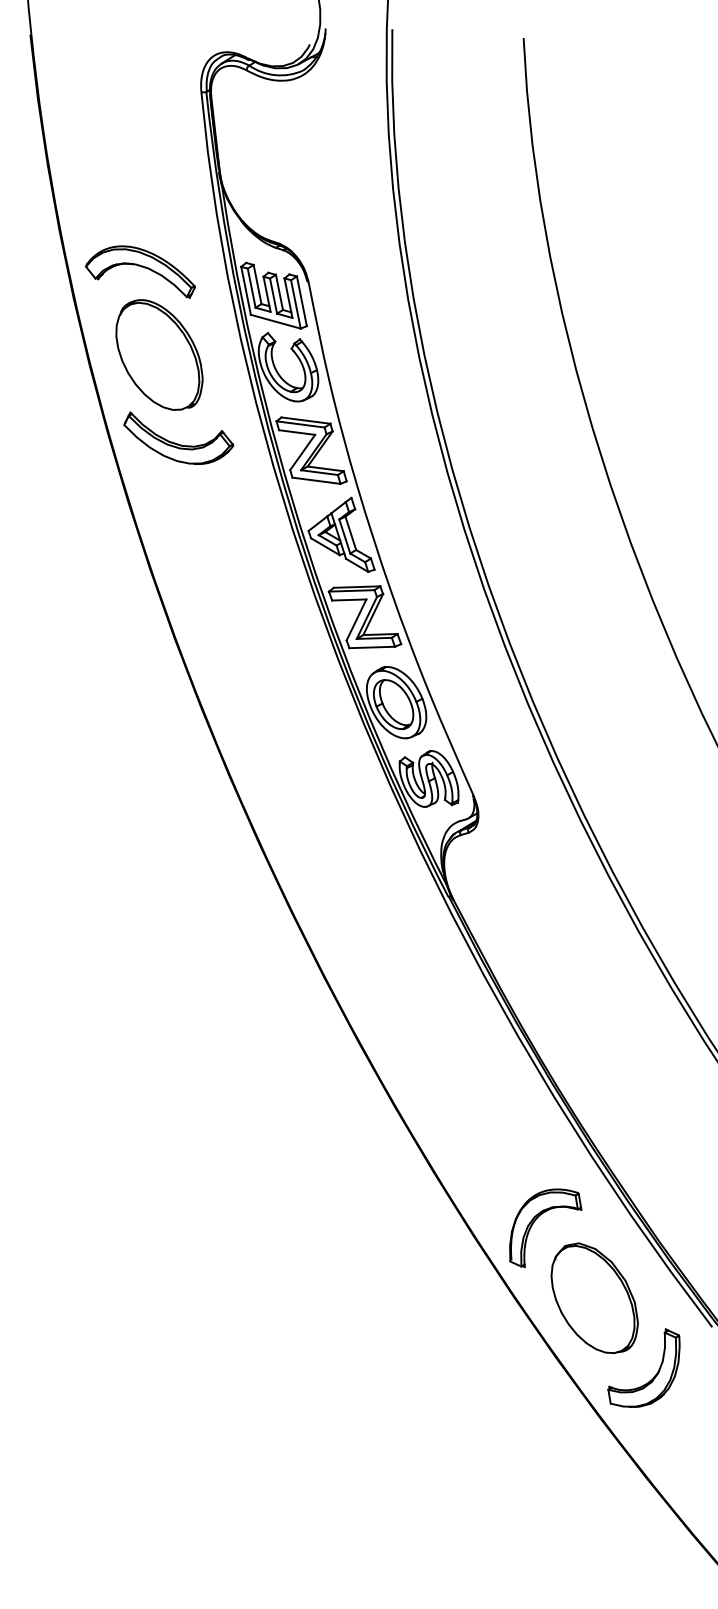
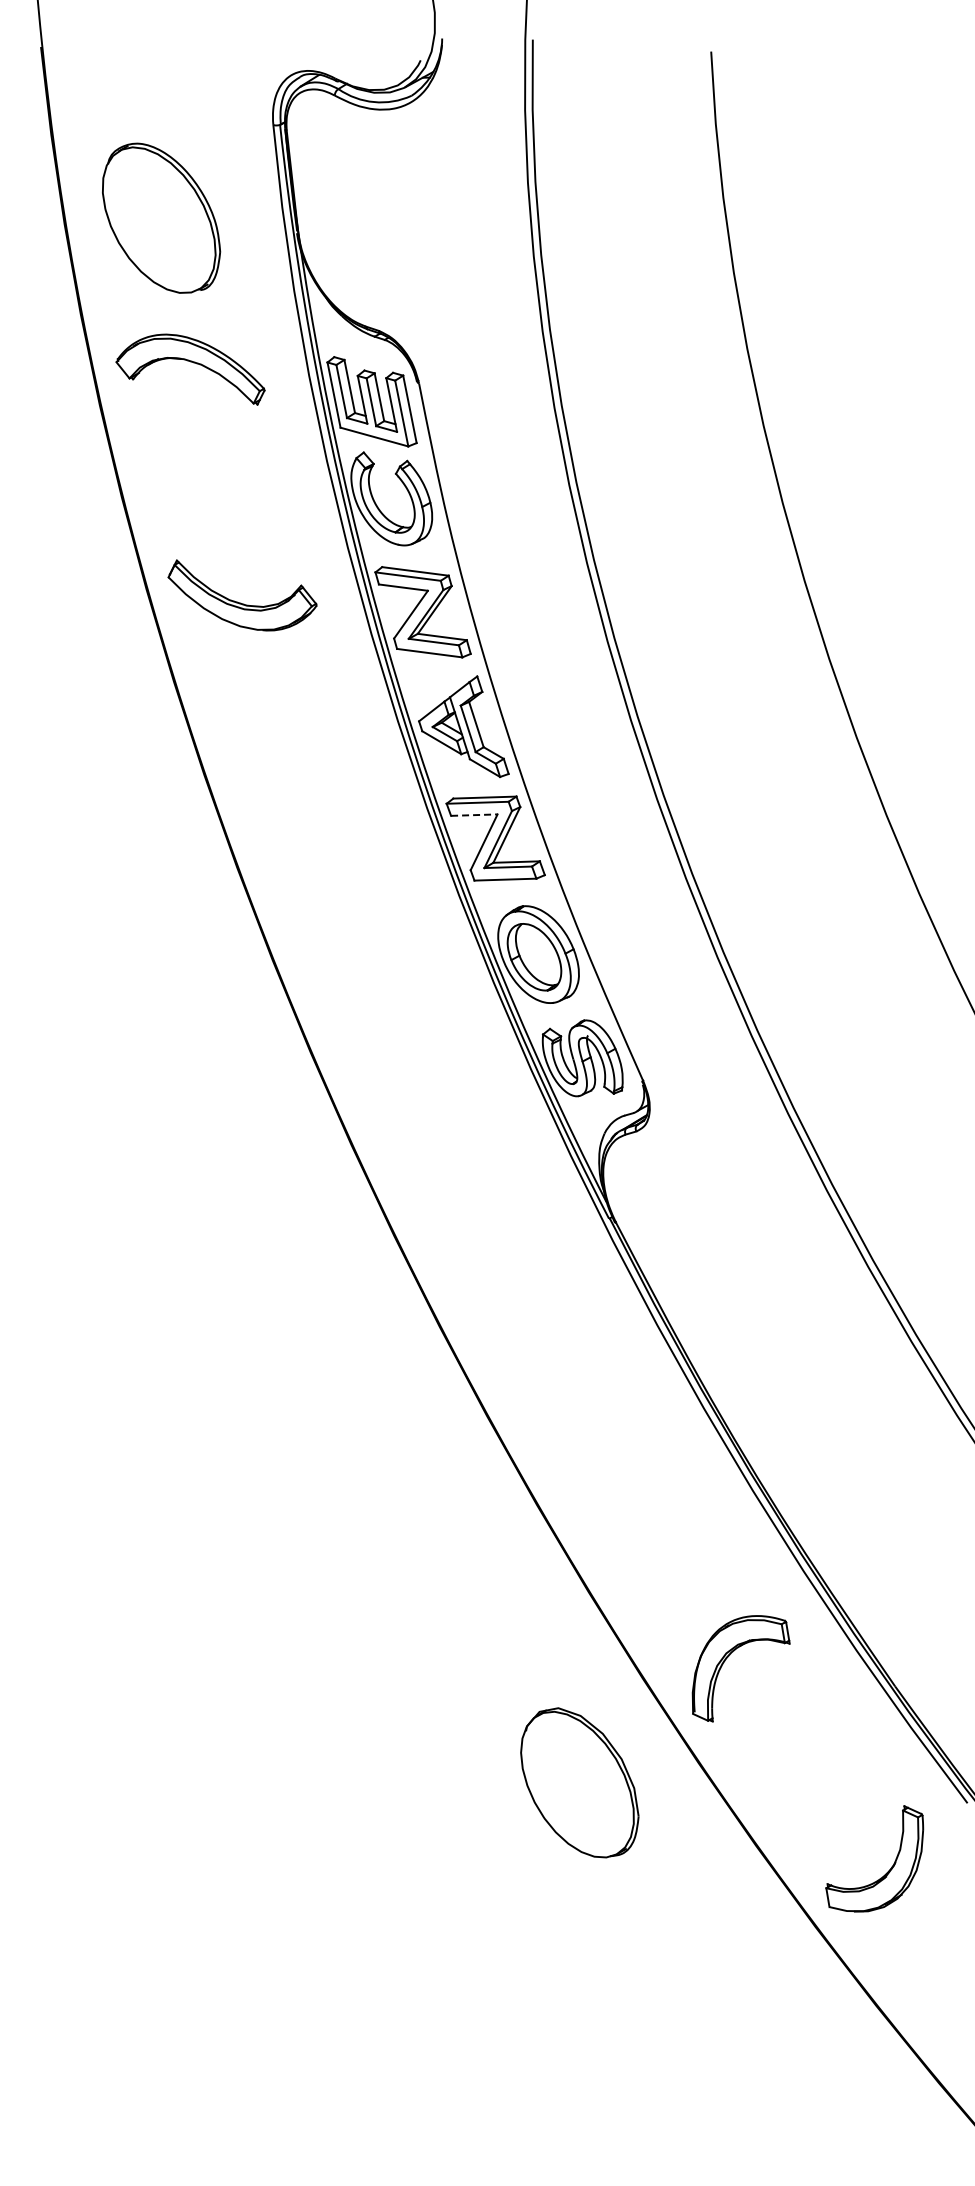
part: (159, 354) -> (161, 217), moved
line: (349, 600) -> (474, 815), solid -> dashed
part: (594, 1297) -> (579, 1782), moved

